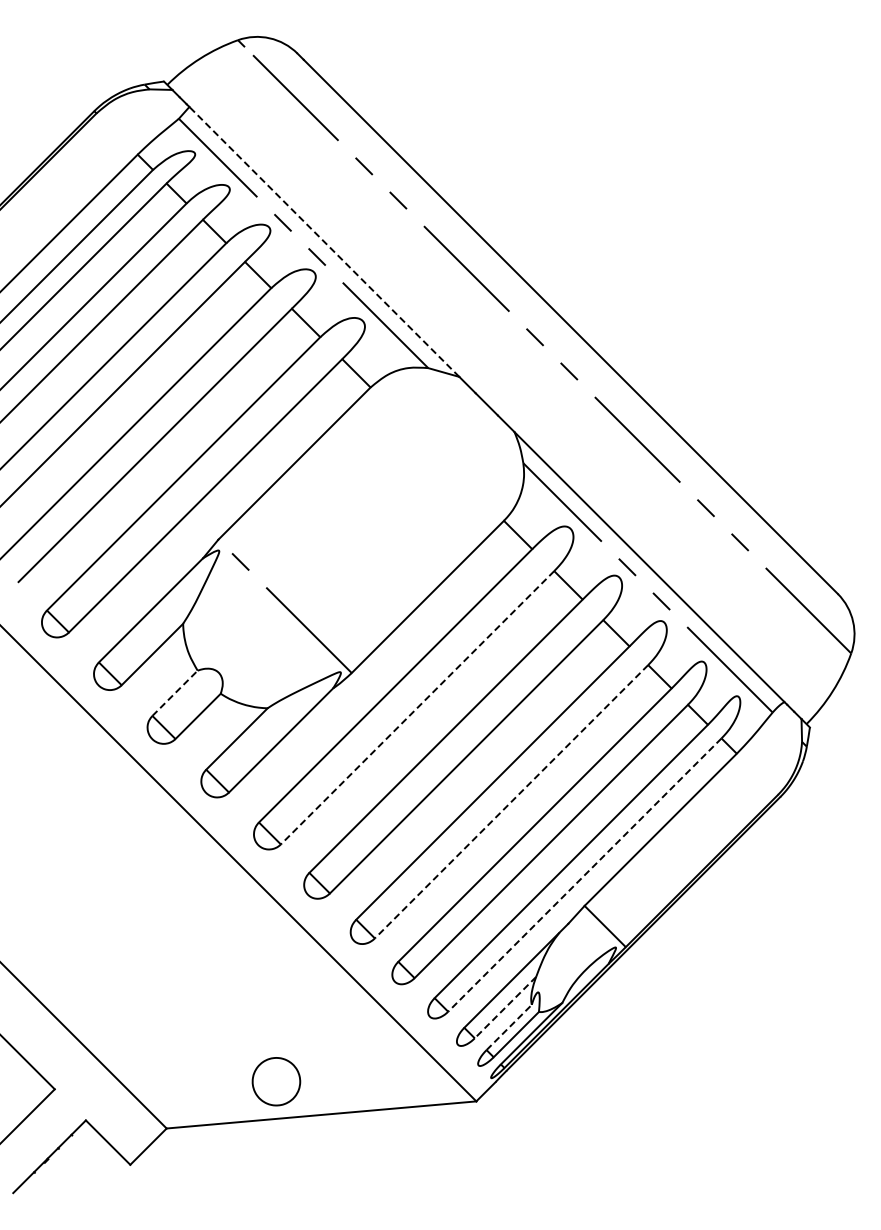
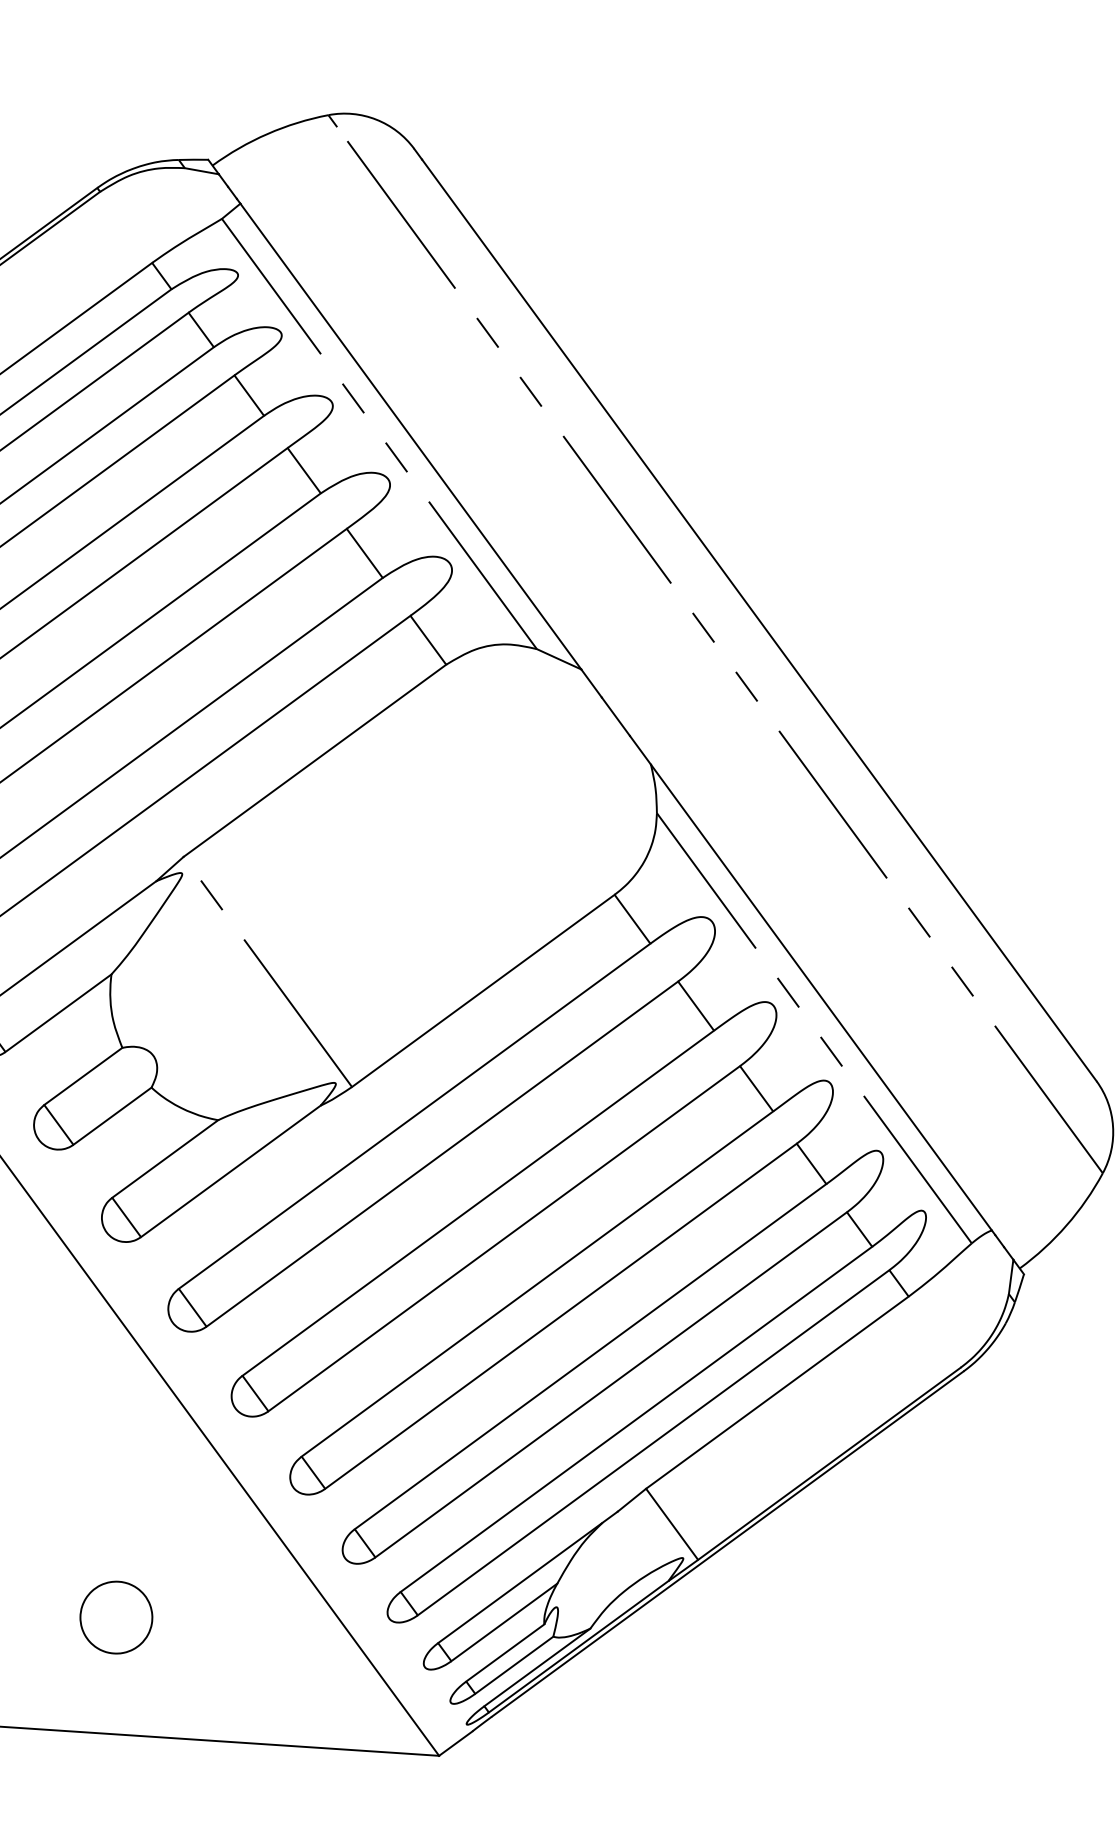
line: (324, 241) -> (411, 435), dashed -> solid
line: (175, 693) -> (83, 1076), dashed -> solid
line: (417, 708) -> (442, 1155), dashed -> solid
line: (511, 802) -> (560, 1317), dashed -> solid
line: (584, 875) -> (652, 1443), dashed -> solid
line: (505, 1007) -> (504, 1622), dashed -> solid
line: (509, 1027) -> (505, 1653), dashed -> solid
part: (276, 1081) -> (116, 1617), moved

